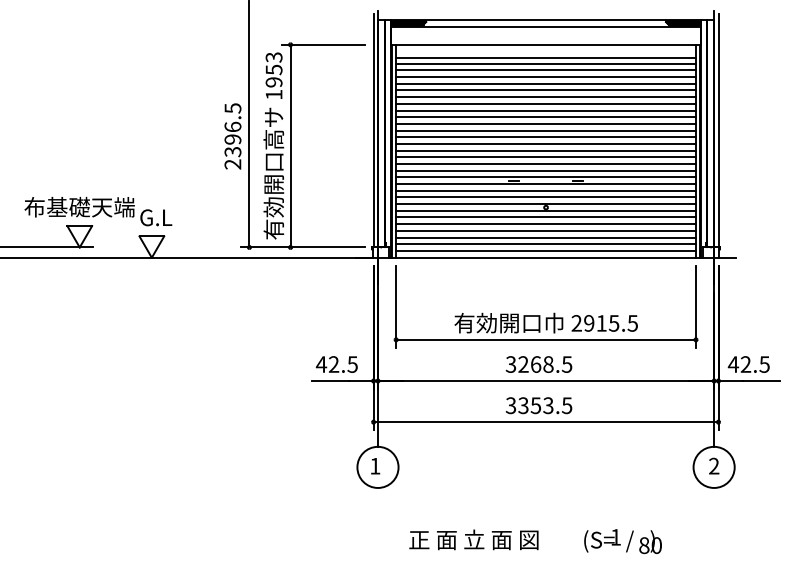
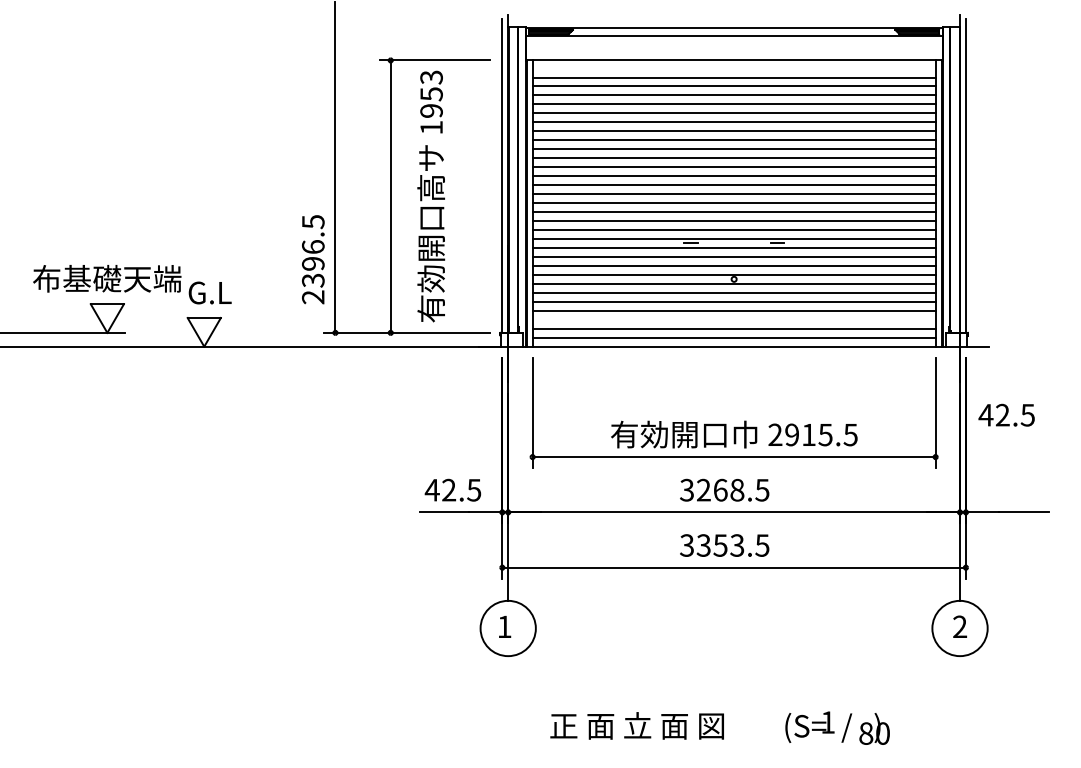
text: (233, 136) -> (313, 259), moved
text: (274, 145) -> (431, 196), moved
line: (545, 237) -> (733, 319), removed
text: (748, 363) -> (1006, 414), moved

